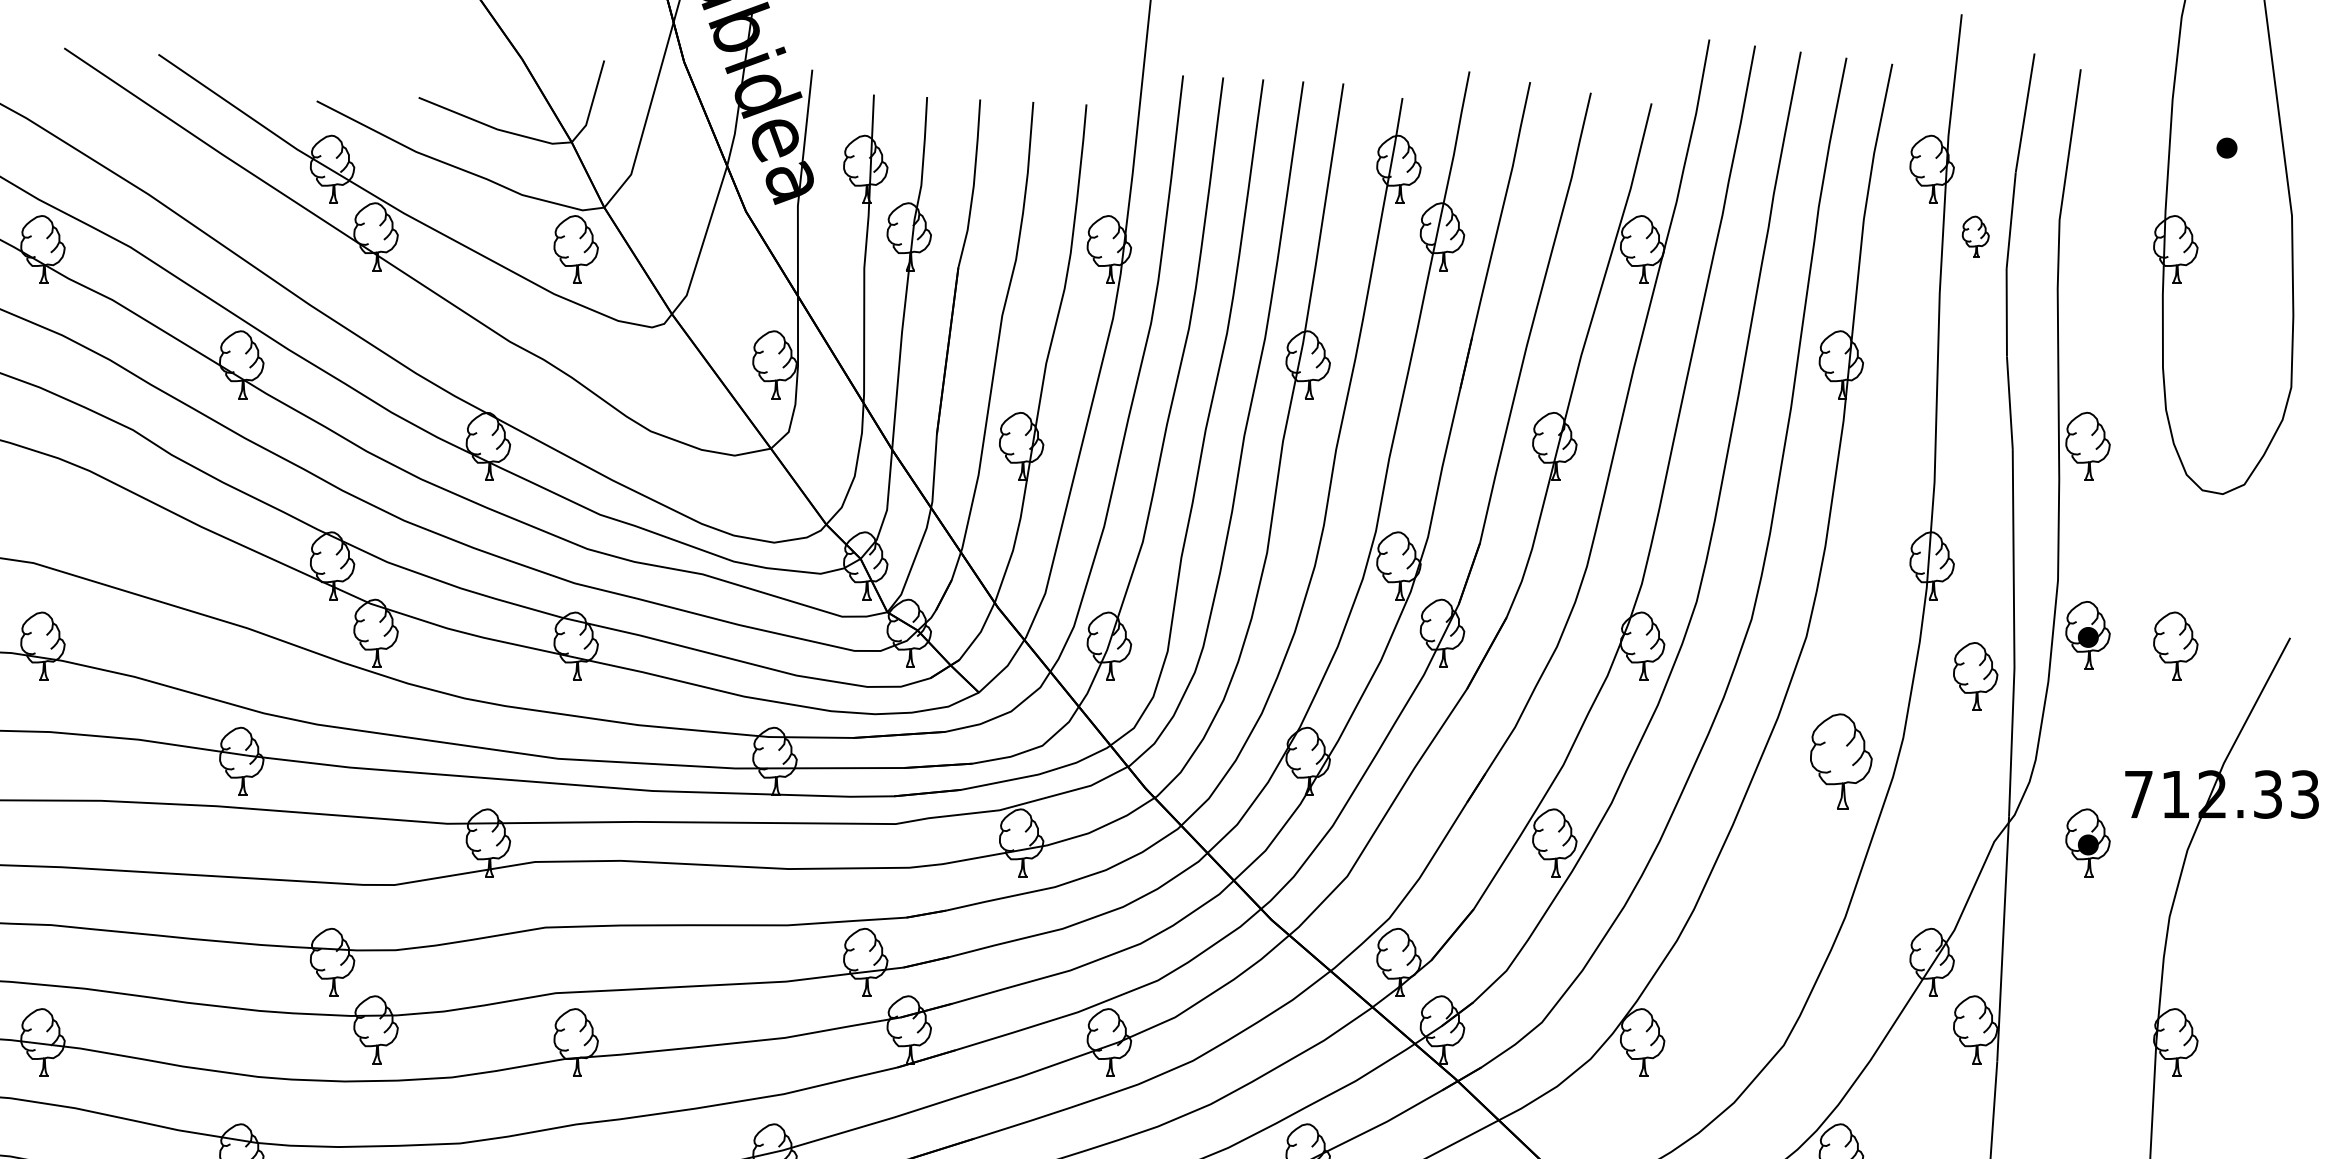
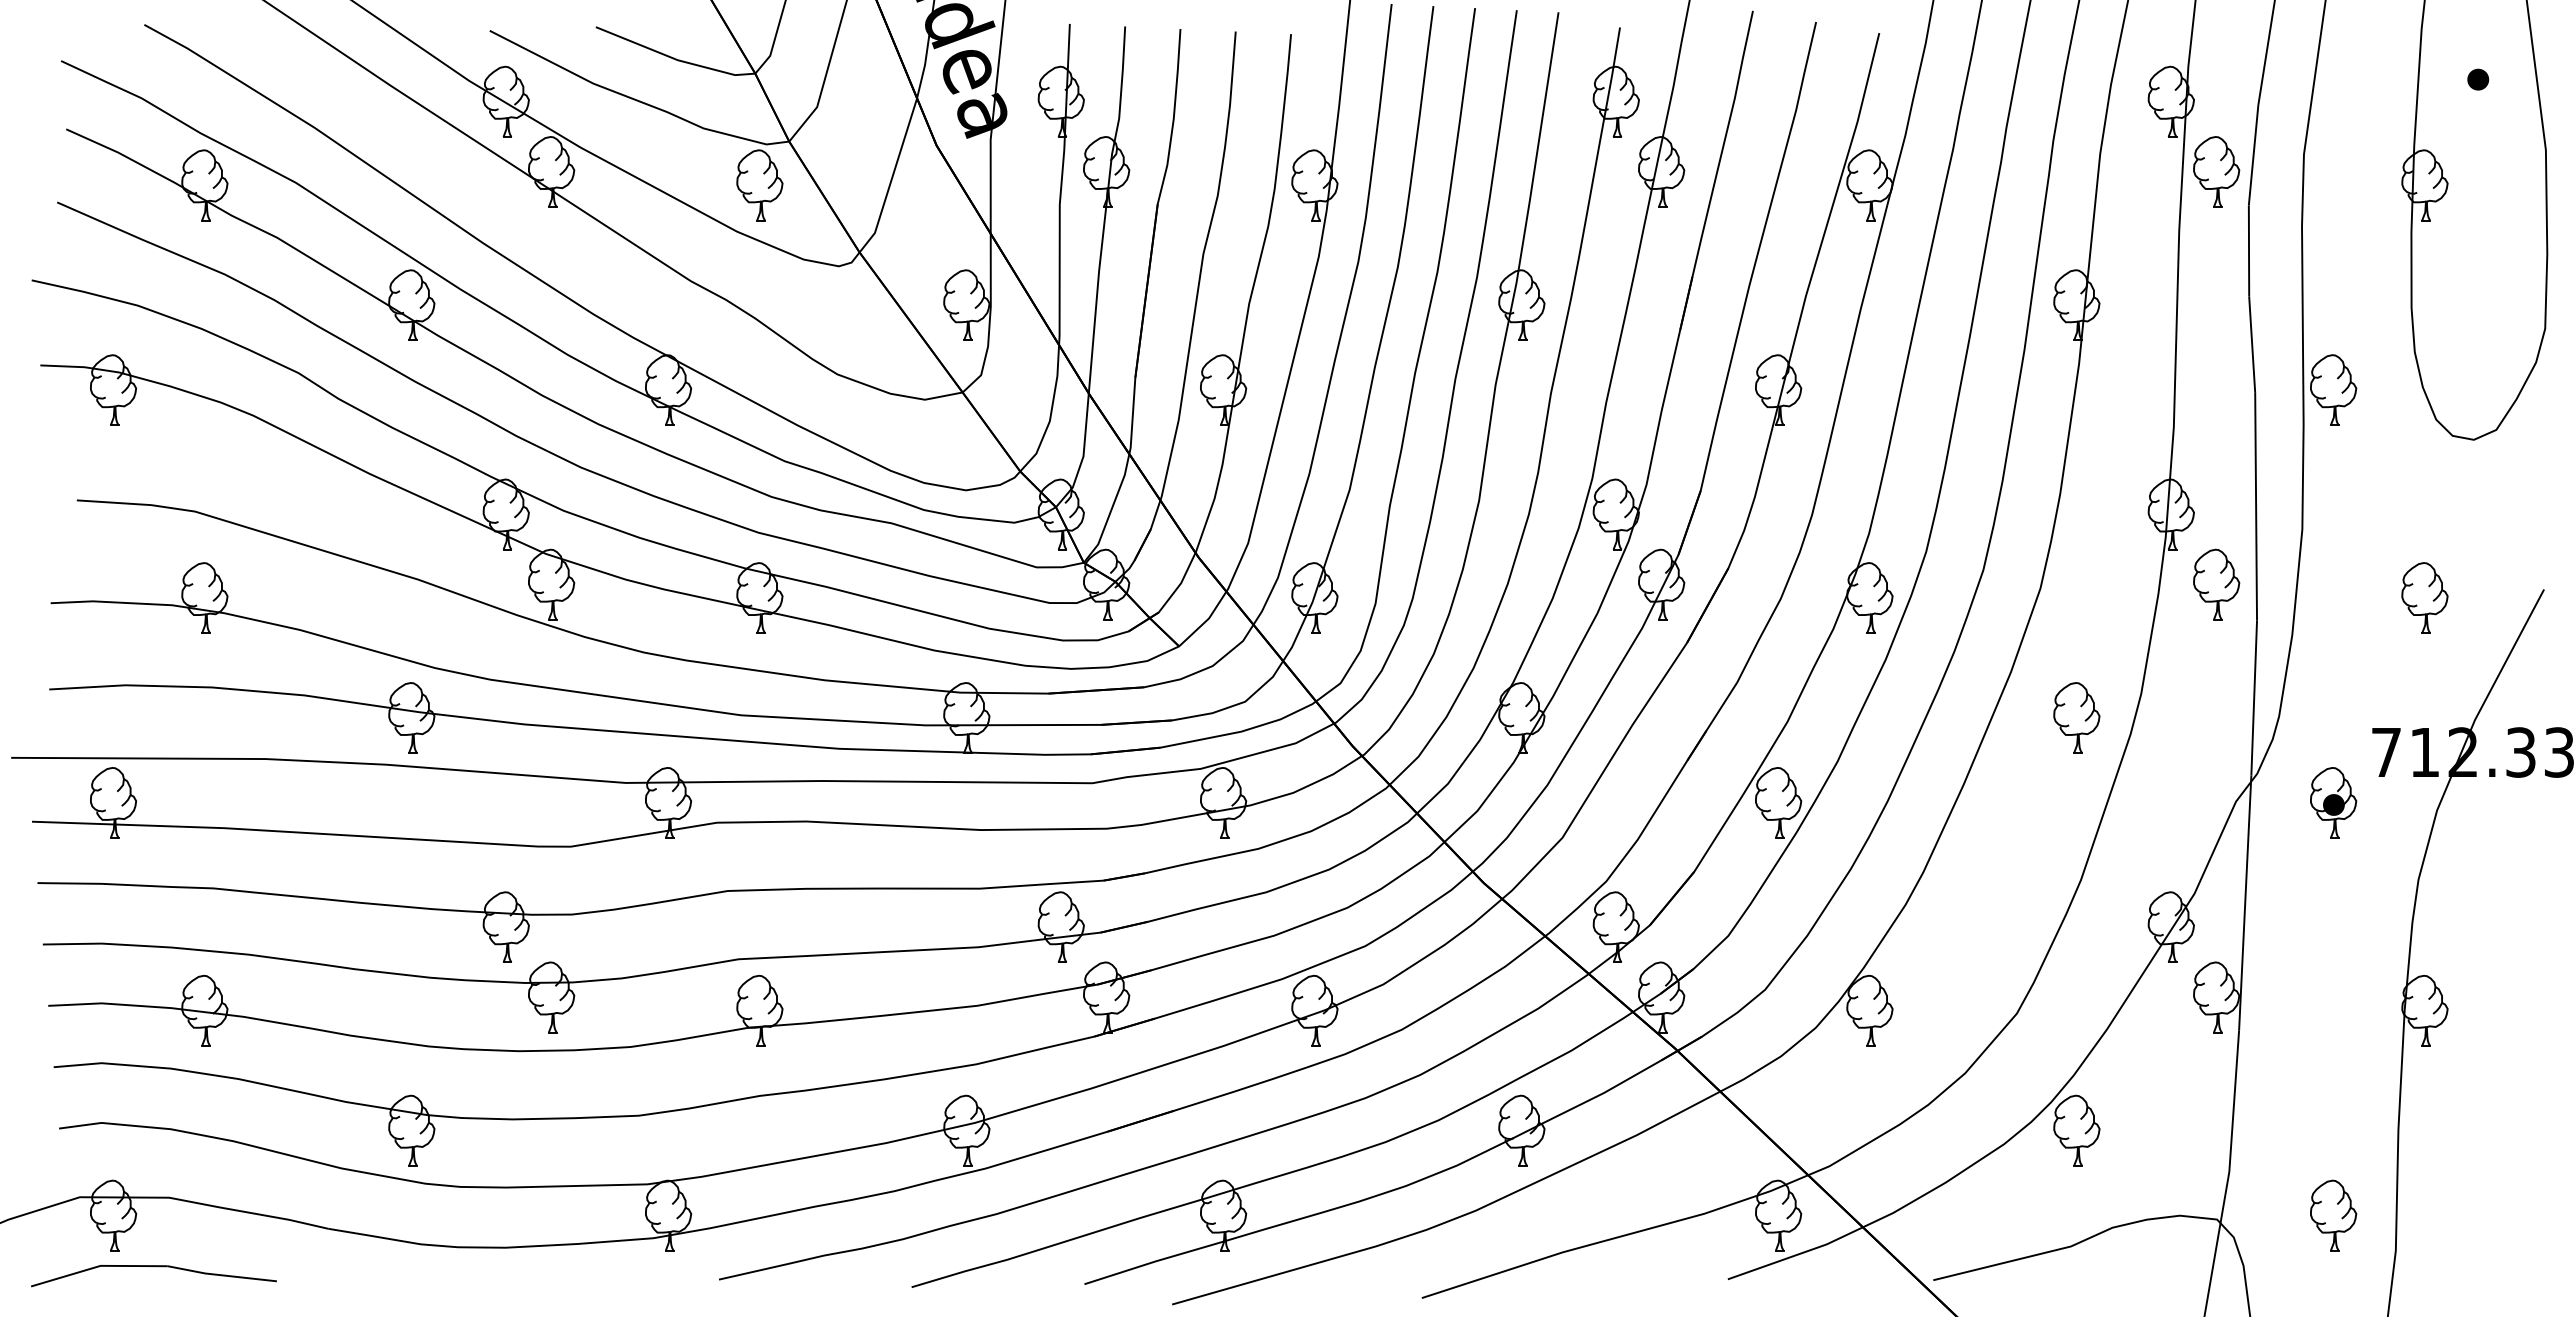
part: (1975, 236) -> (2216, 171), size x1.67
part: (2087, 635) -> (2333, 586), removed
part: (1975, 676) -> (2216, 584), moved
part: (1841, 760) -> (2076, 717), size x0.71

